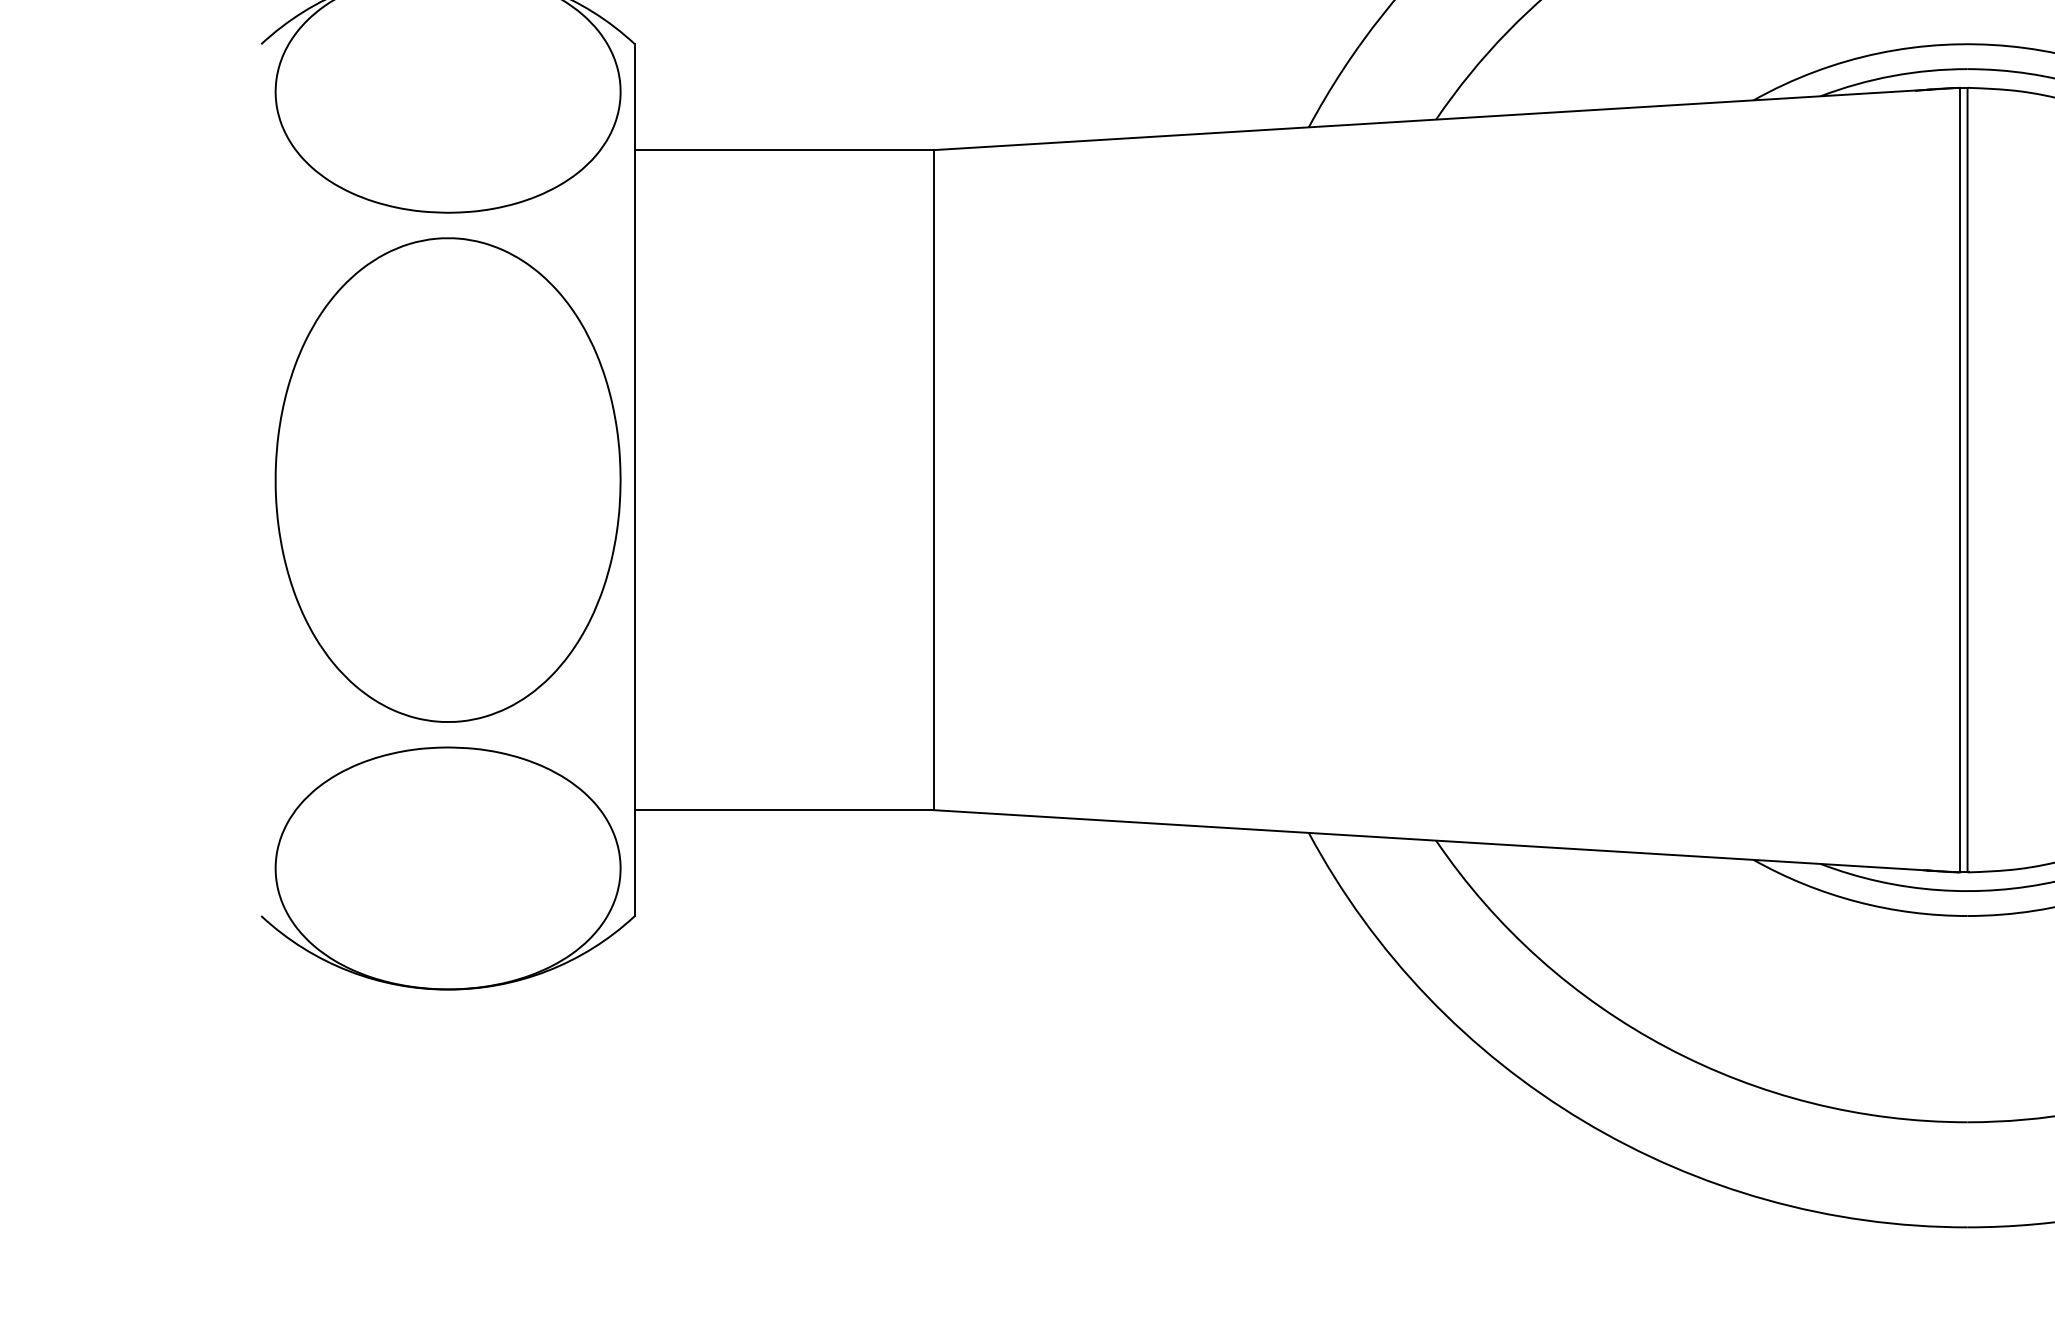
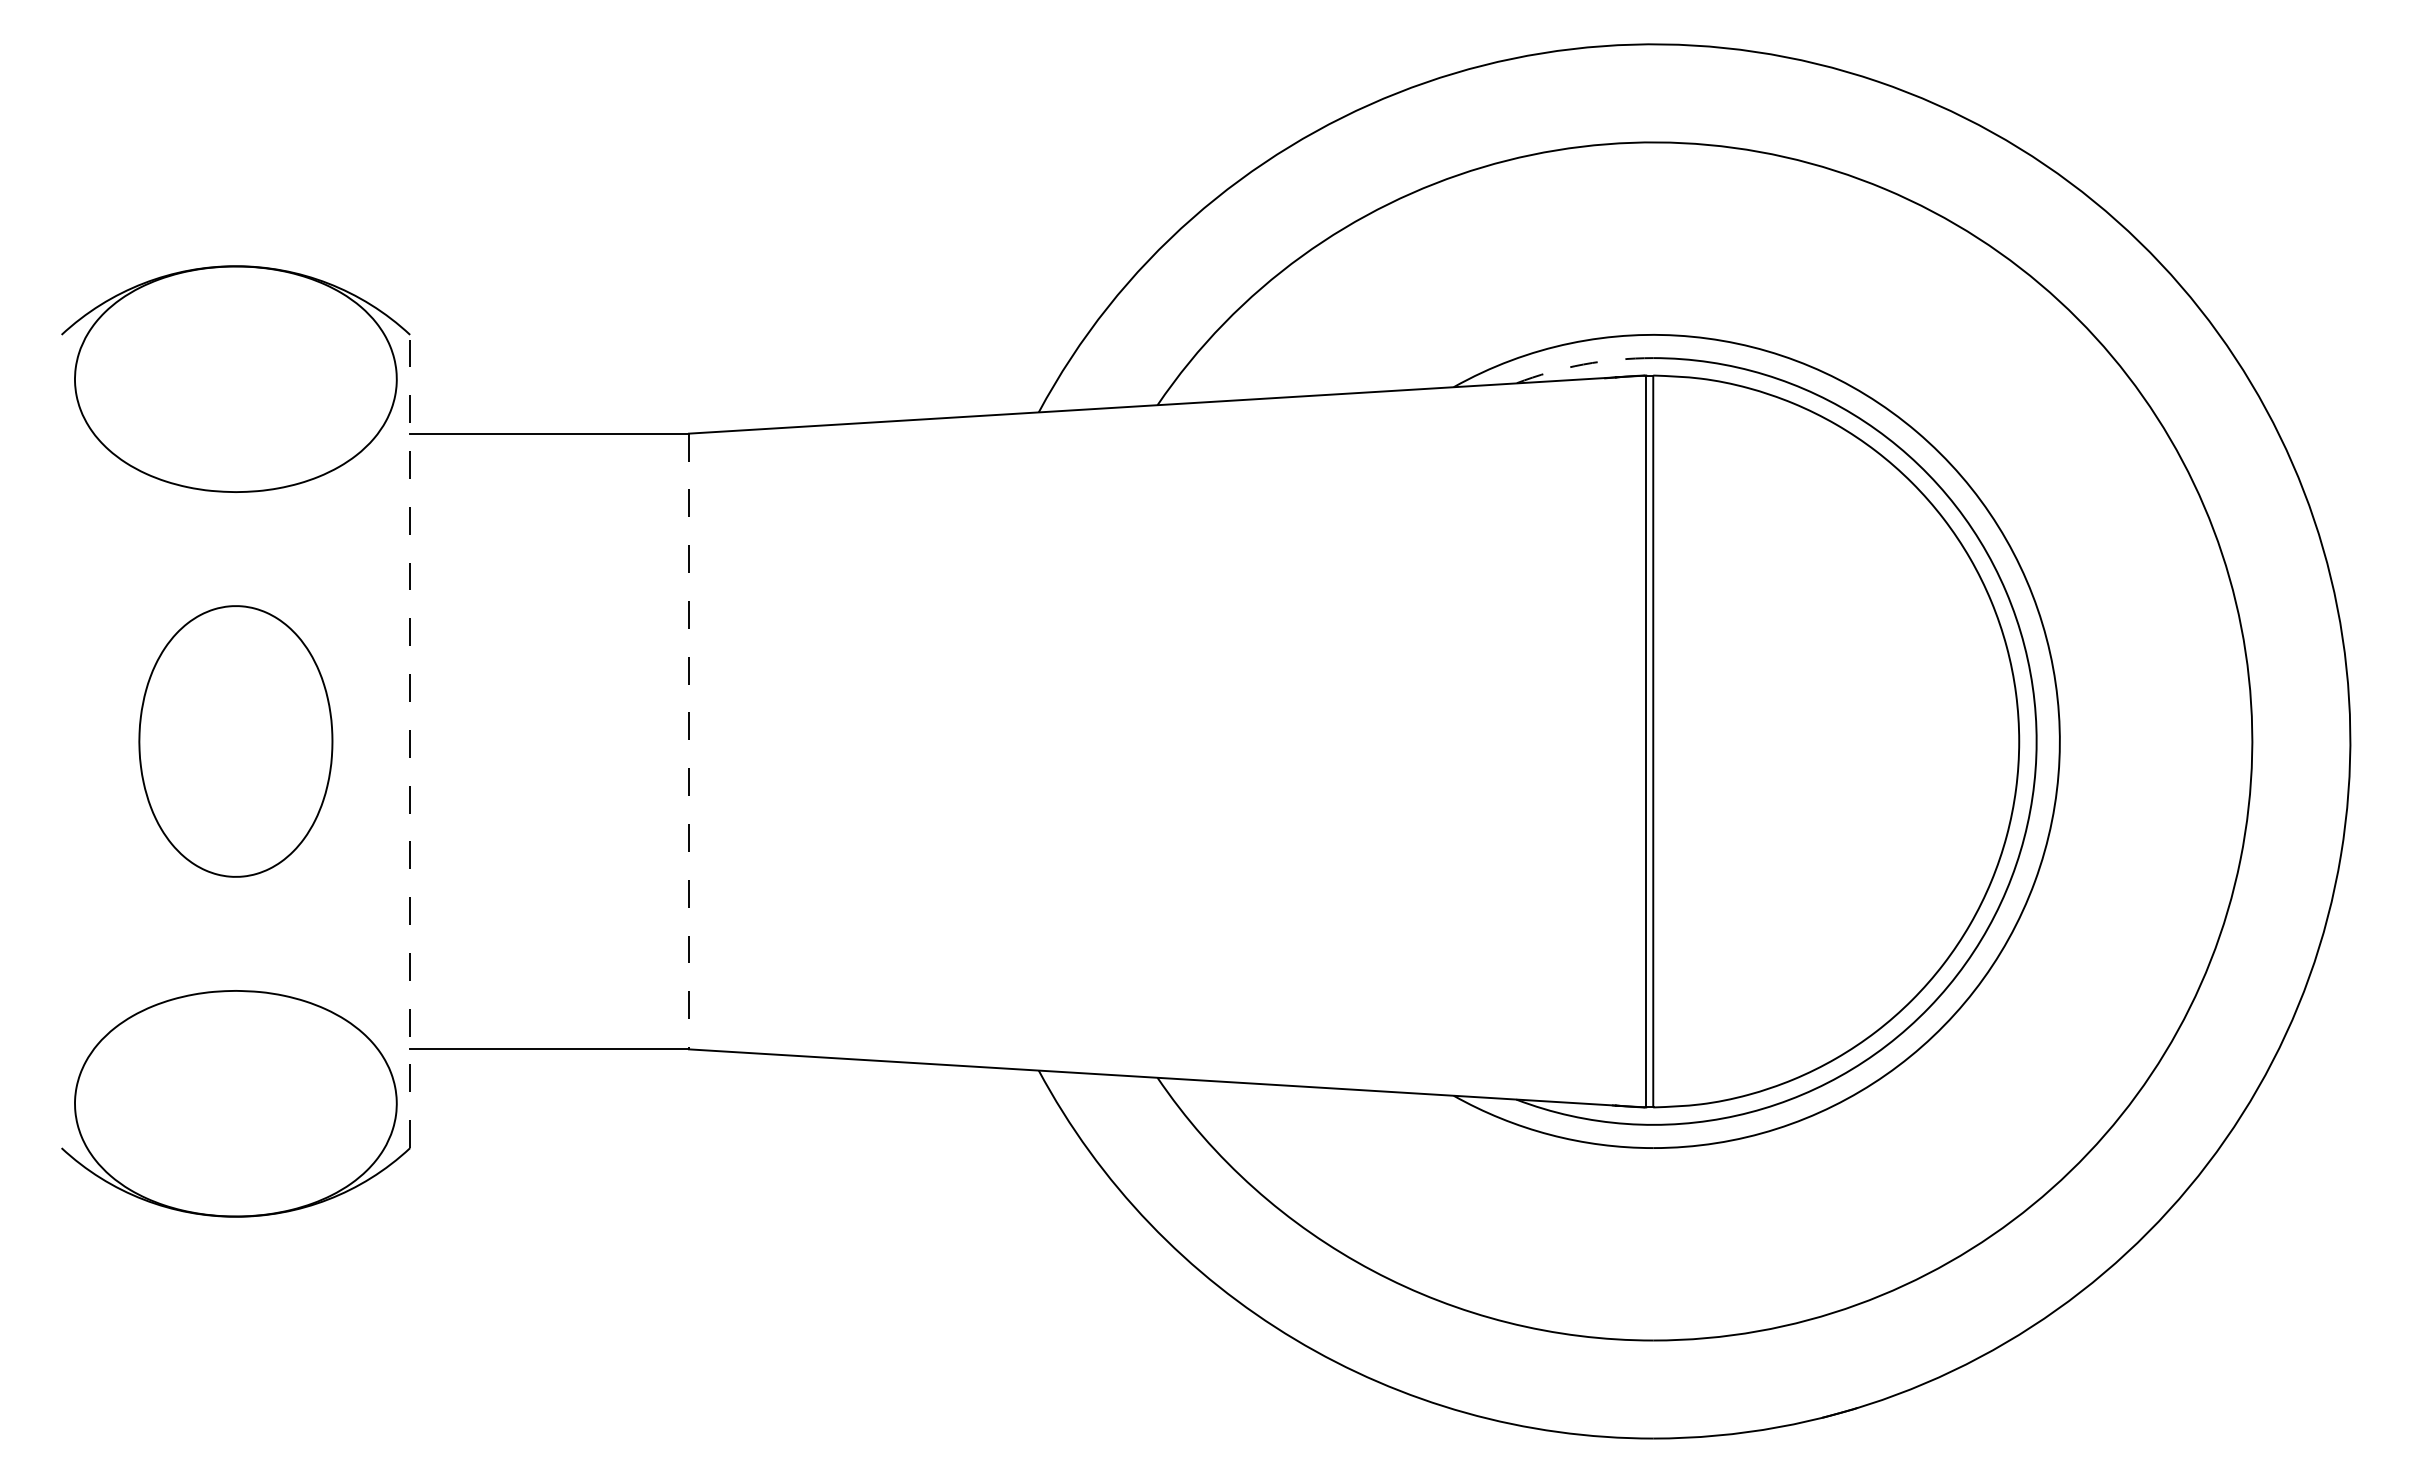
arc: (1892, 75) -> (1583, 364), solid -> dashed
part: (447, 480) -> (235, 741), size x0.6
line: (635, 480) -> (410, 741), solid -> dashed
line: (933, 480) -> (688, 741), solid -> dashed

